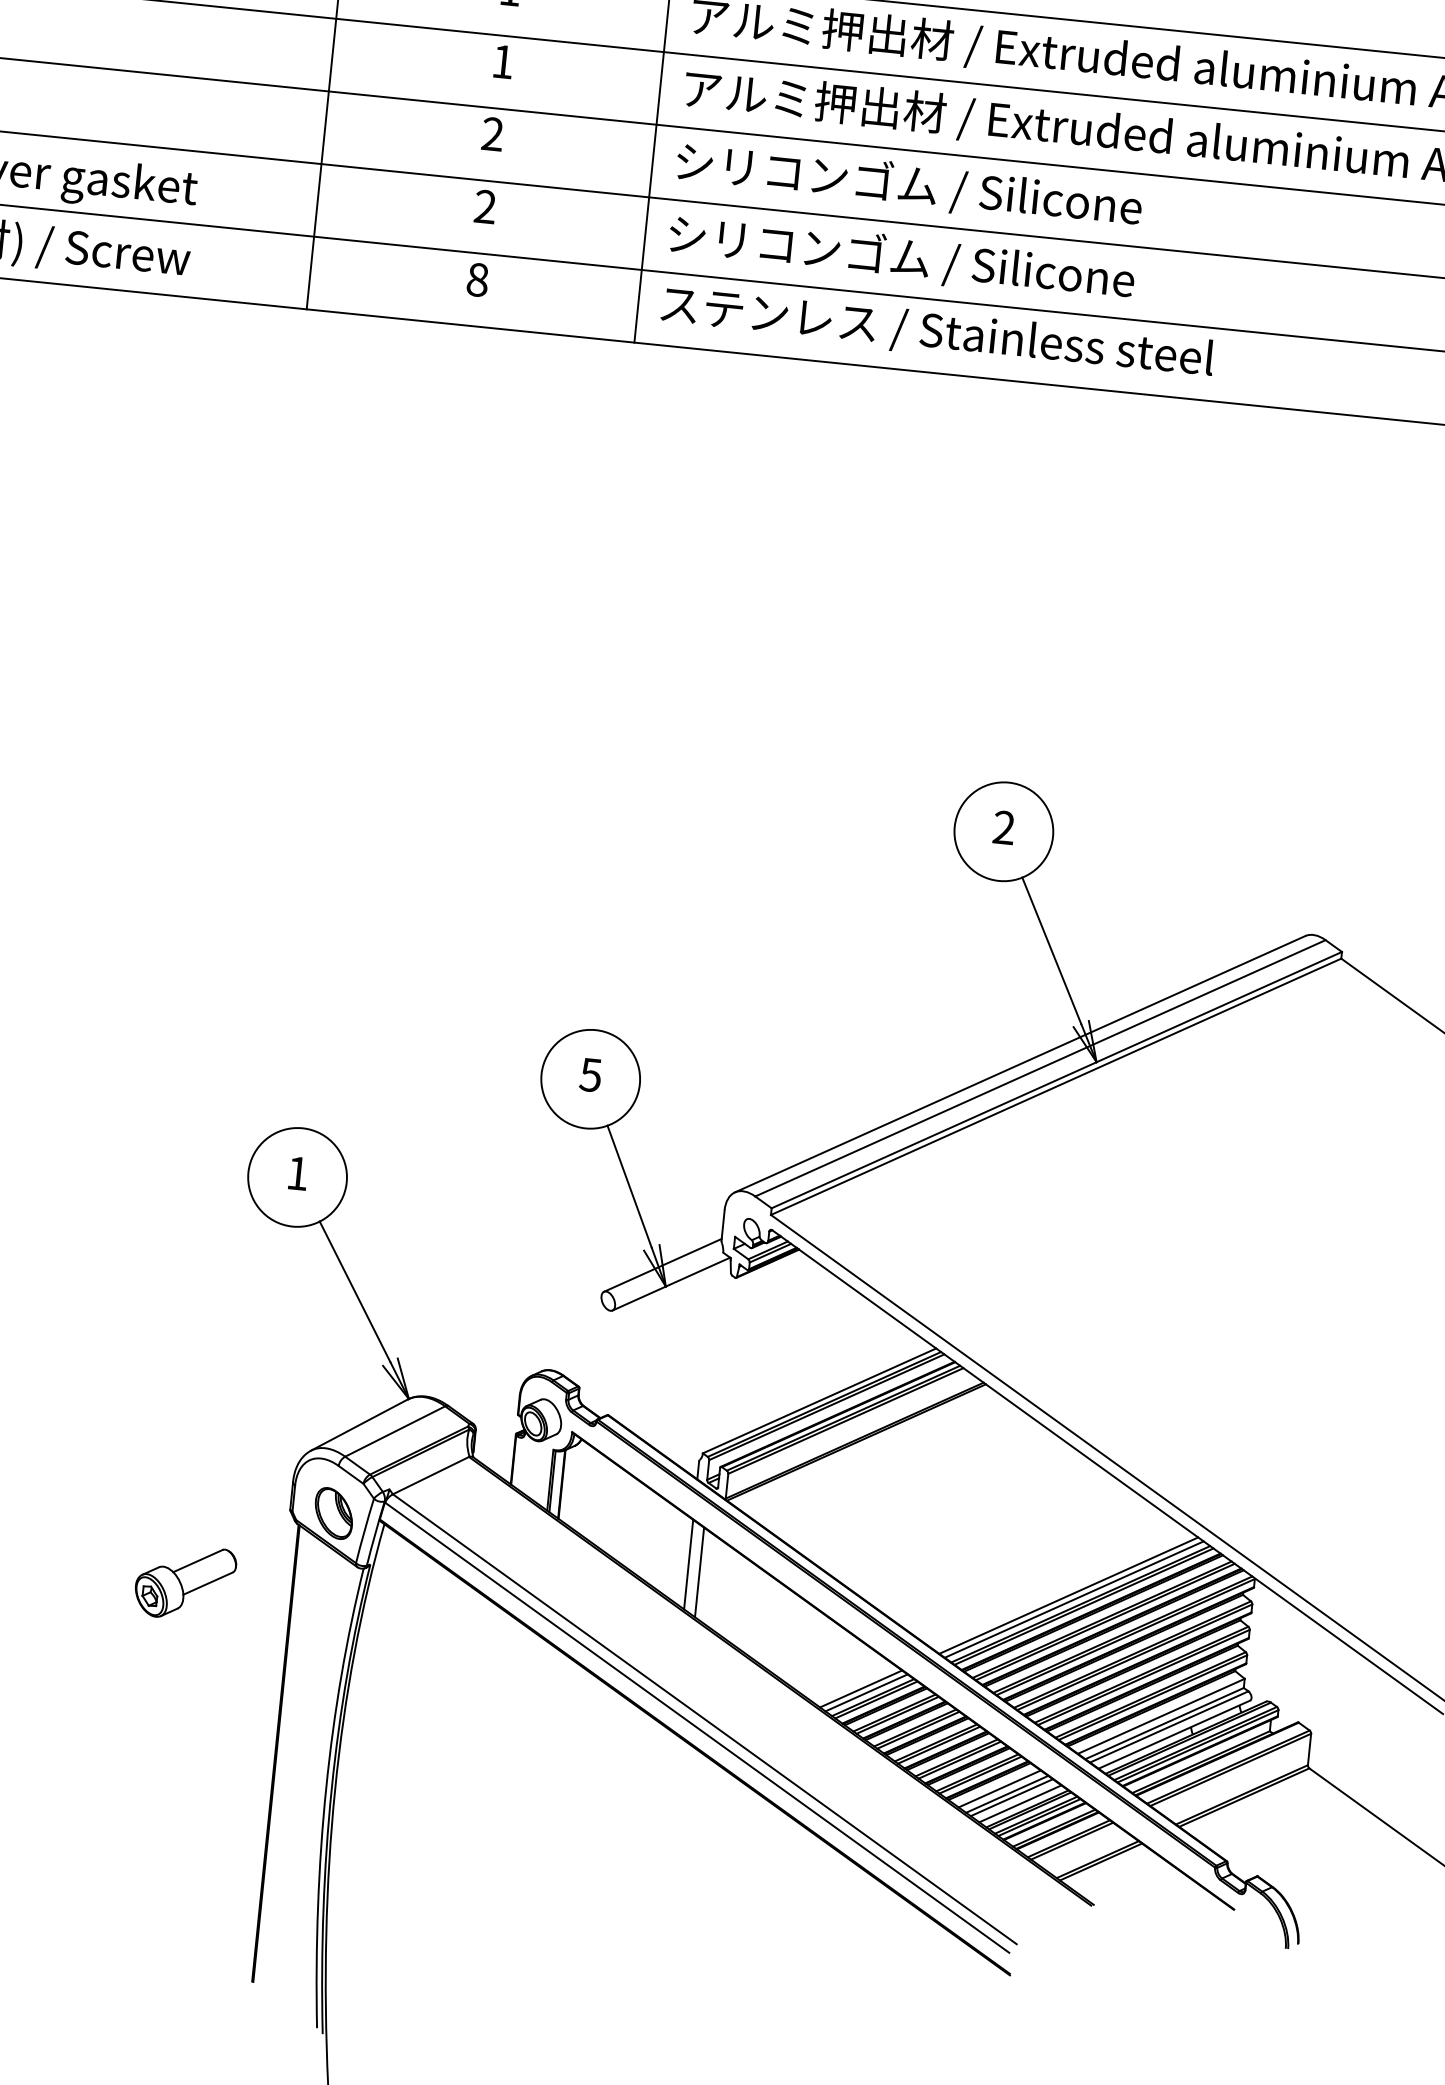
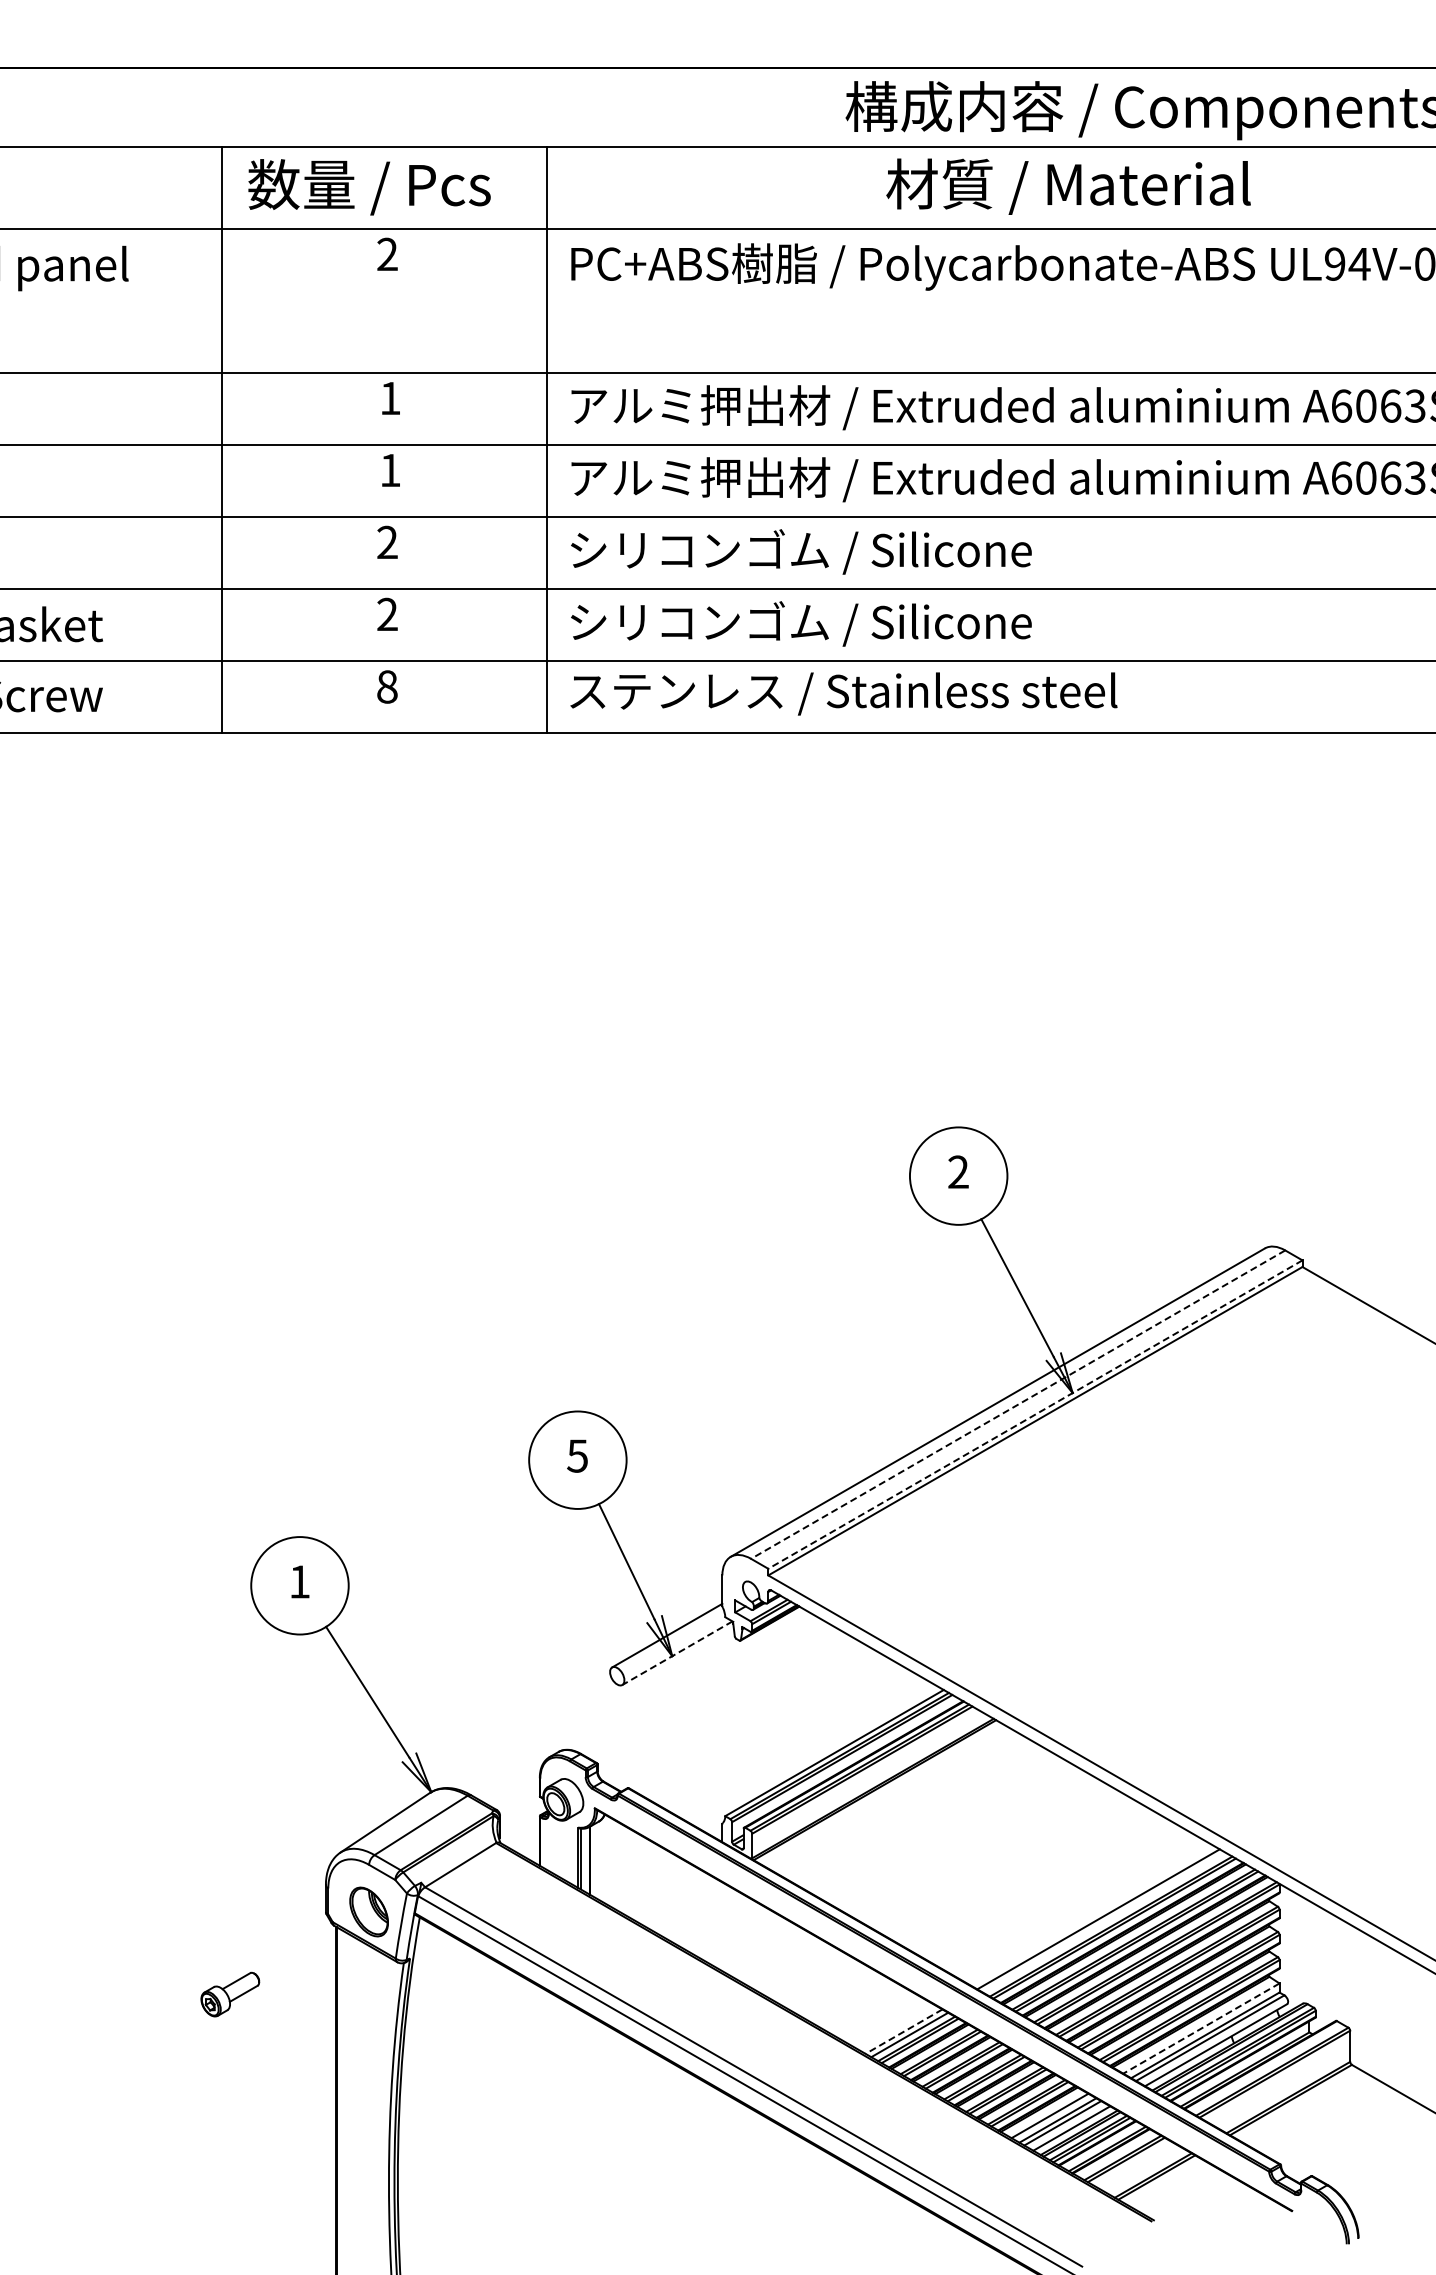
line: (1039, 1068) -> (1017, 1404), solid -> dashed
line: (1055, 1079) -> (1034, 1414), solid -> dashed
line: (671, 1284) -> (677, 1653), solid -> dashed
line: (688, 1564) -> (722, 1926), removed
line: (699, 1572) -> (733, 1933), removed
part: (185, 1582) -> (230, 1994), size x0.6
line: (1074, 1599) -> (1104, 1922), removed
line: (860, 1688) -> (903, 2031), solid -> dashed
line: (1160, 1716) -> (1200, 2028), solid -> dashed

